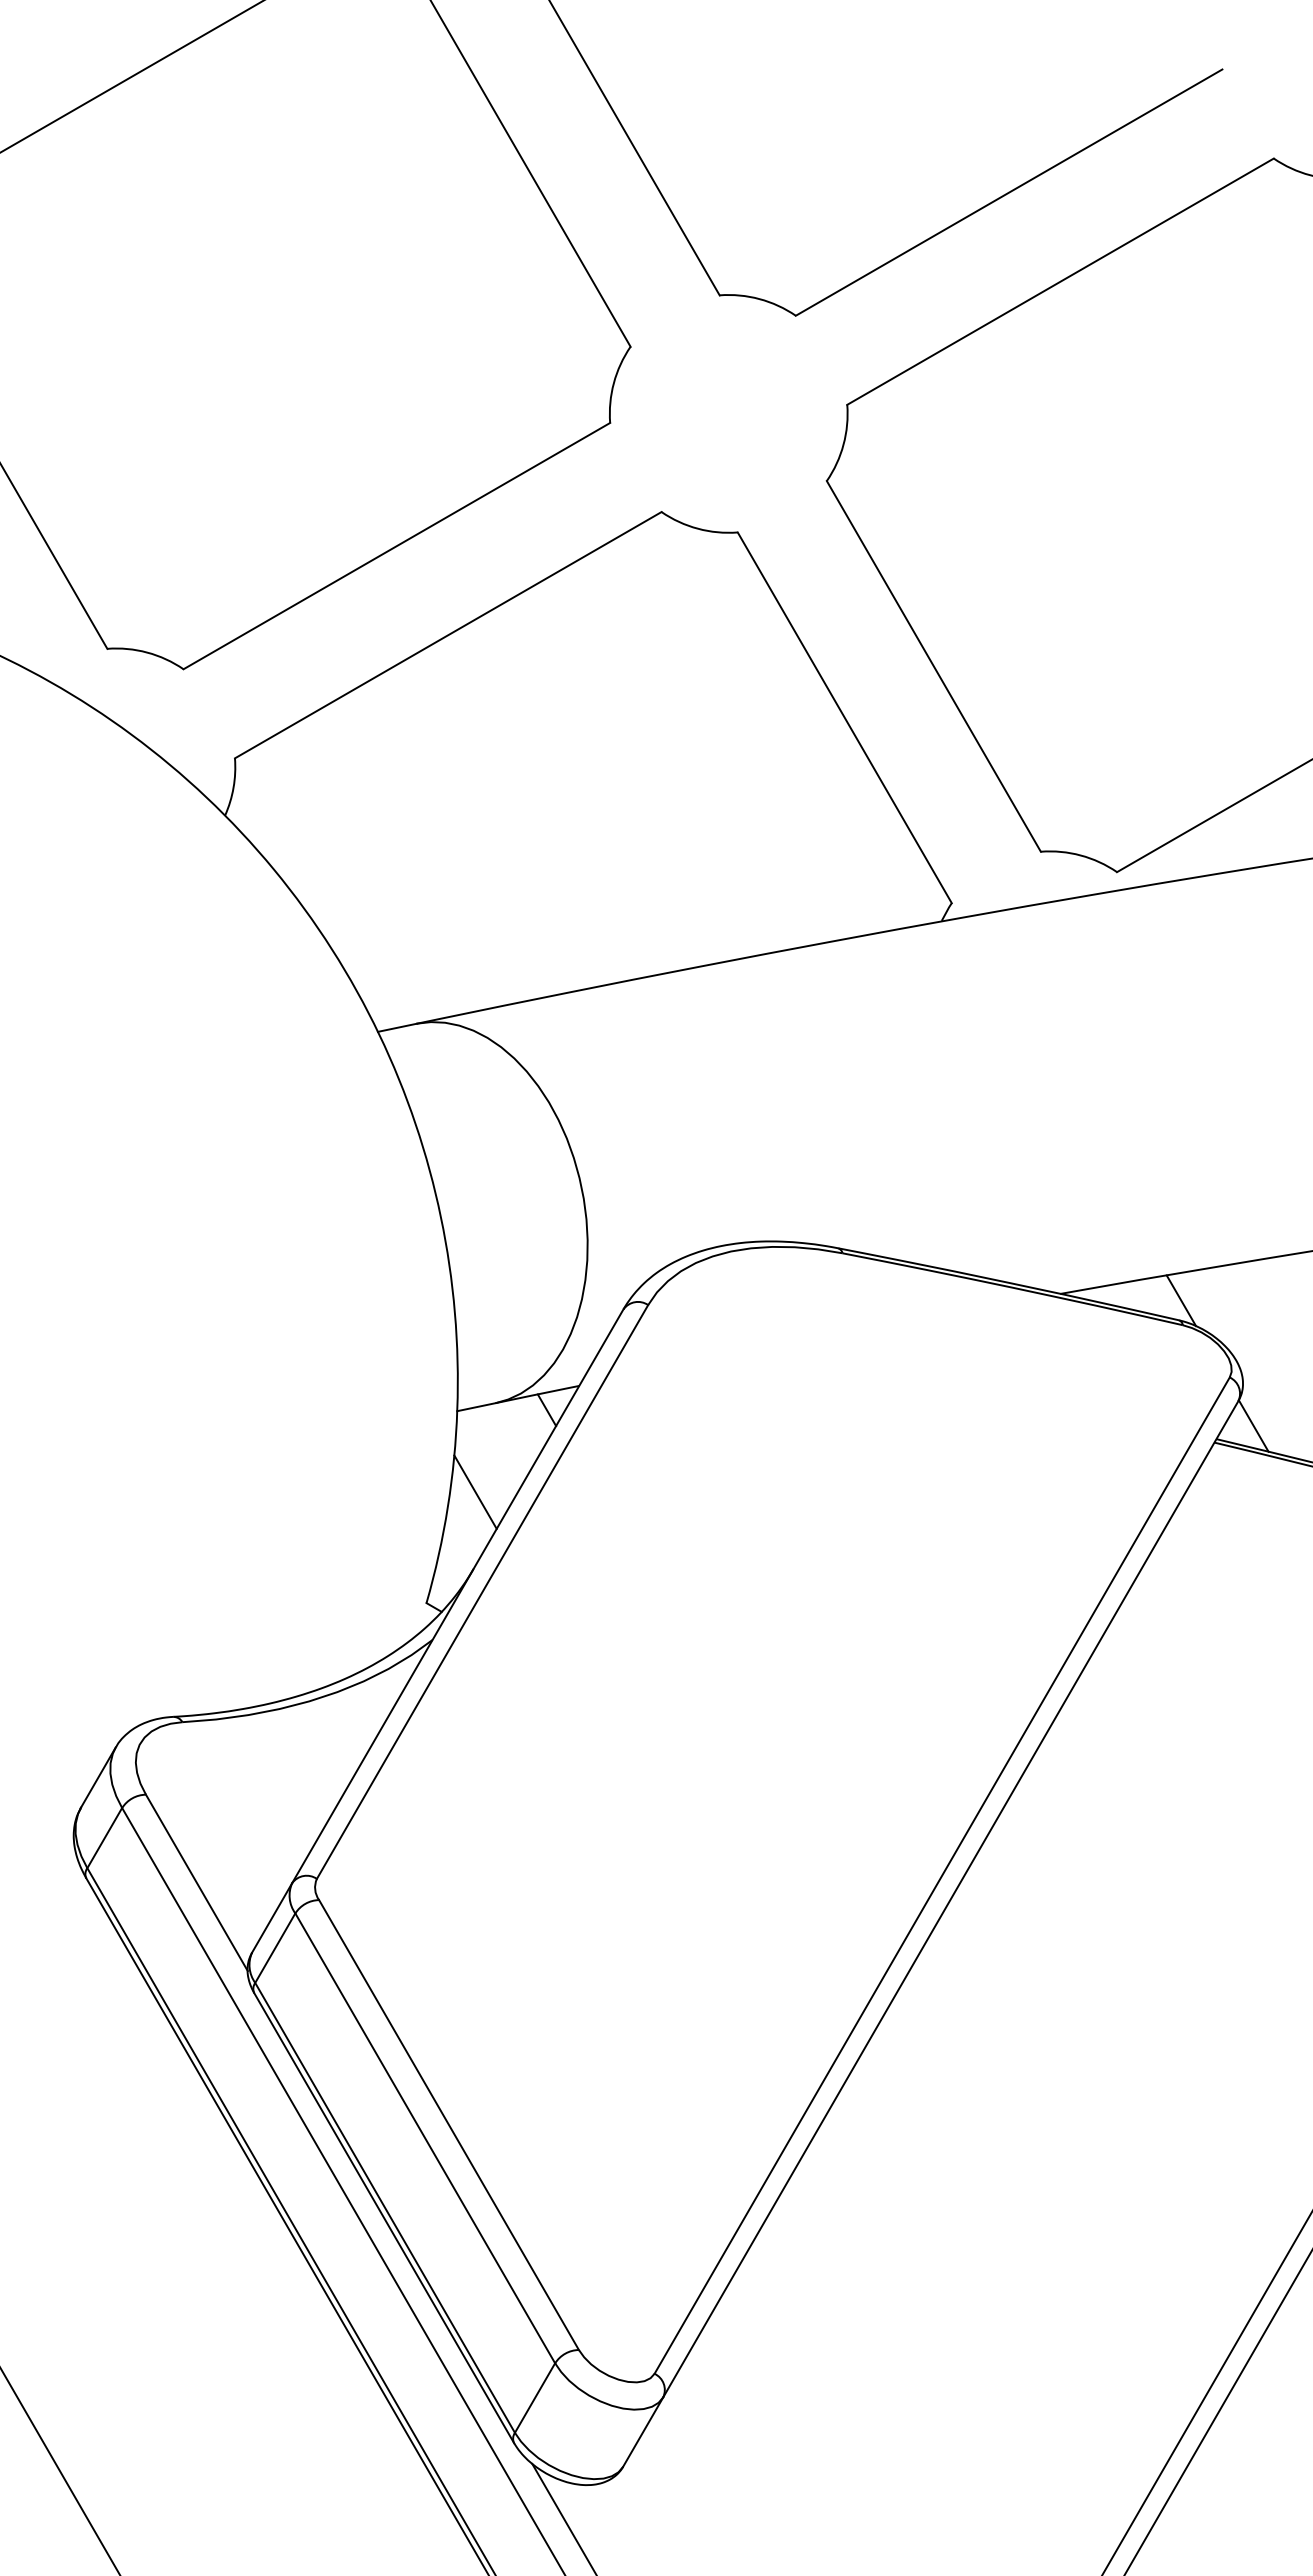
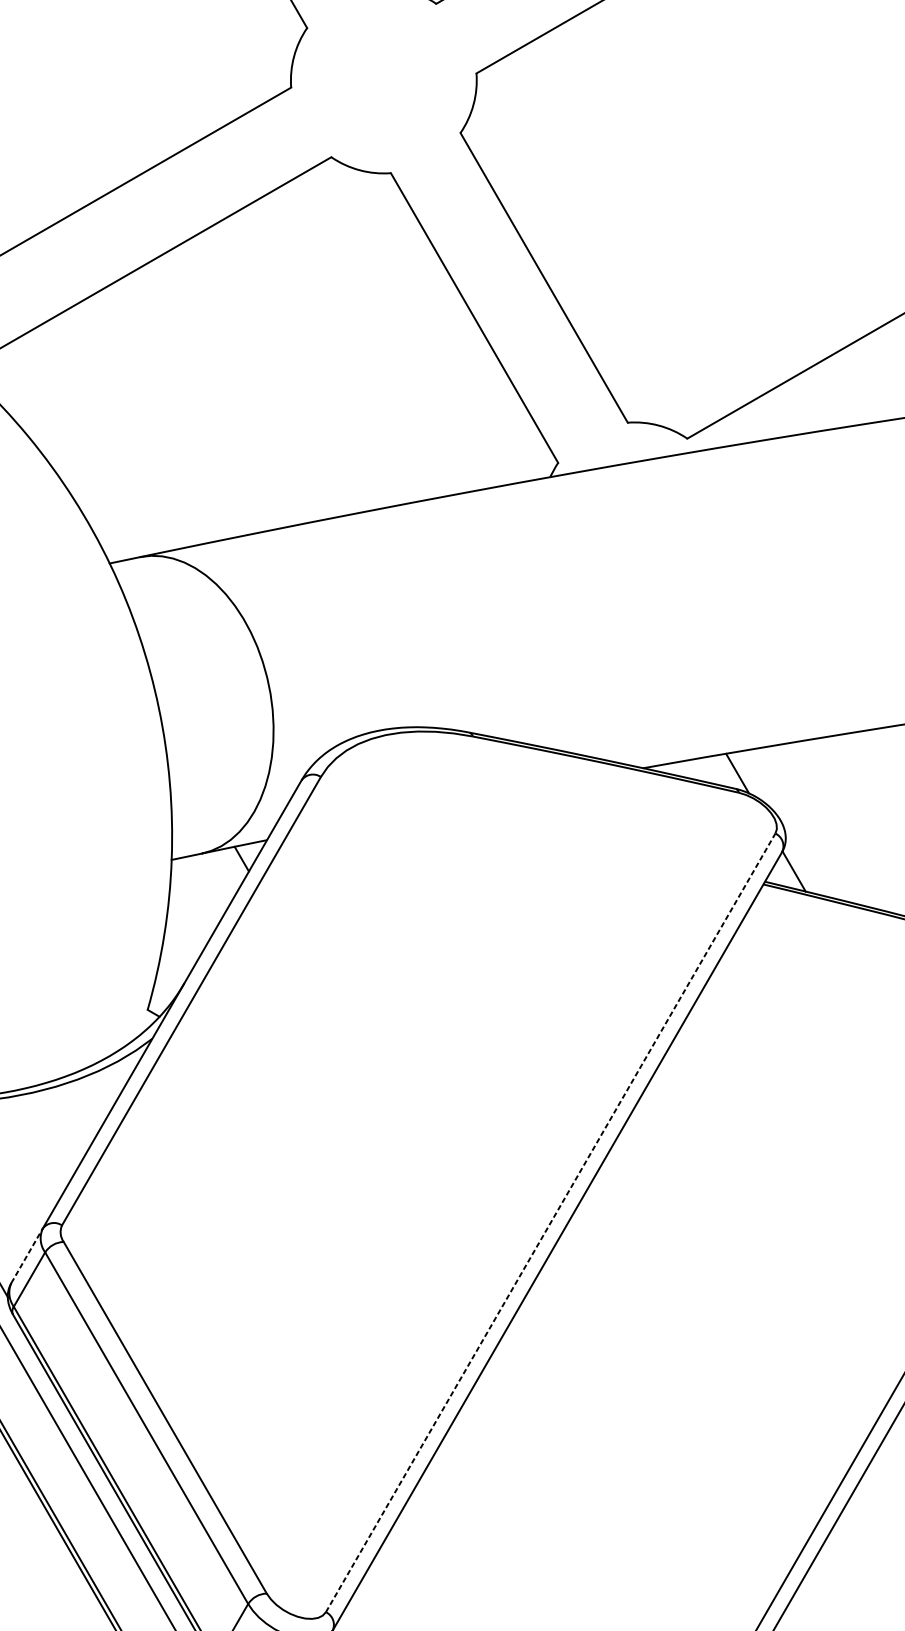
line: (475, 1491) -> (185, 922), removed
line: (942, 1875) -> (550, 1222), solid -> dashed
line: (272, 1917) -> (27, 1255), solid -> dashed

